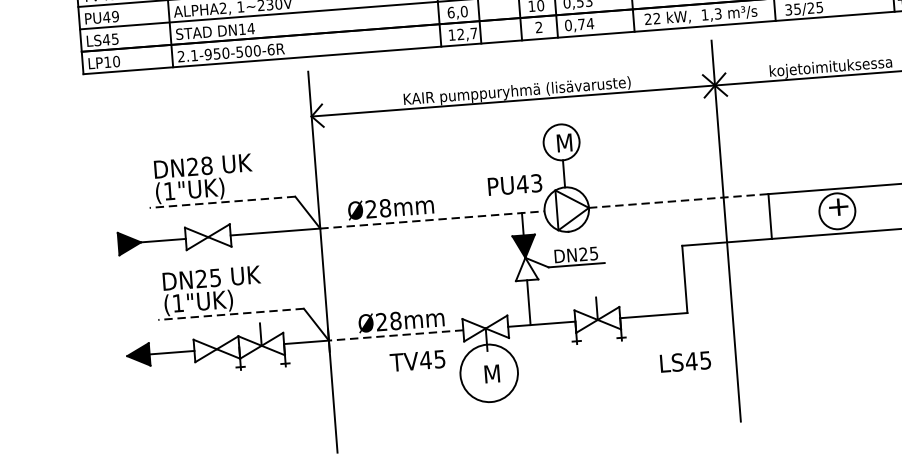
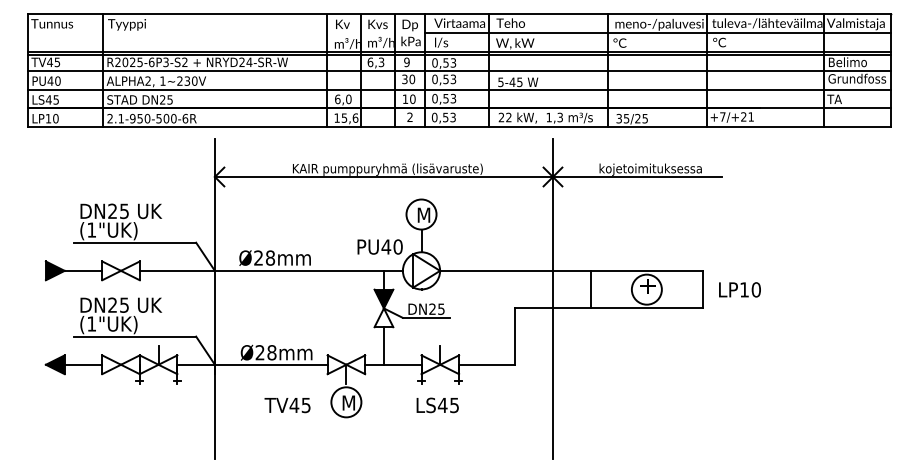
text: (114, 15) -> (57, 80), PU49 -> PU40
text: (586, 24) -> (449, 117), 0,74 -> 0,53
text: (246, 28) -> (166, 99), DN14 -> DN25
text: (466, 33) -> (349, 117), 12,7 -> 15,6
text: (206, 164) -> (124, 210), DN28 -> DN25
text: (535, 182) -> (397, 246), PU43 -> PU40
line: (678, 200) -> (515, 270), dashed -> solid
line: (221, 202) -> (134, 242), dashed -> solid
line: (431, 219) -> (308, 270), dashed -> solid
line: (230, 314) -> (134, 336), dashed -> solid
line: (395, 335) -> (270, 364), dashed -> solid
text: (417, 361) -> (287, 405), moved
text: (685, 362) -> (437, 405), moved
circle: (489, 373) -> (346, 402), size x0.62

